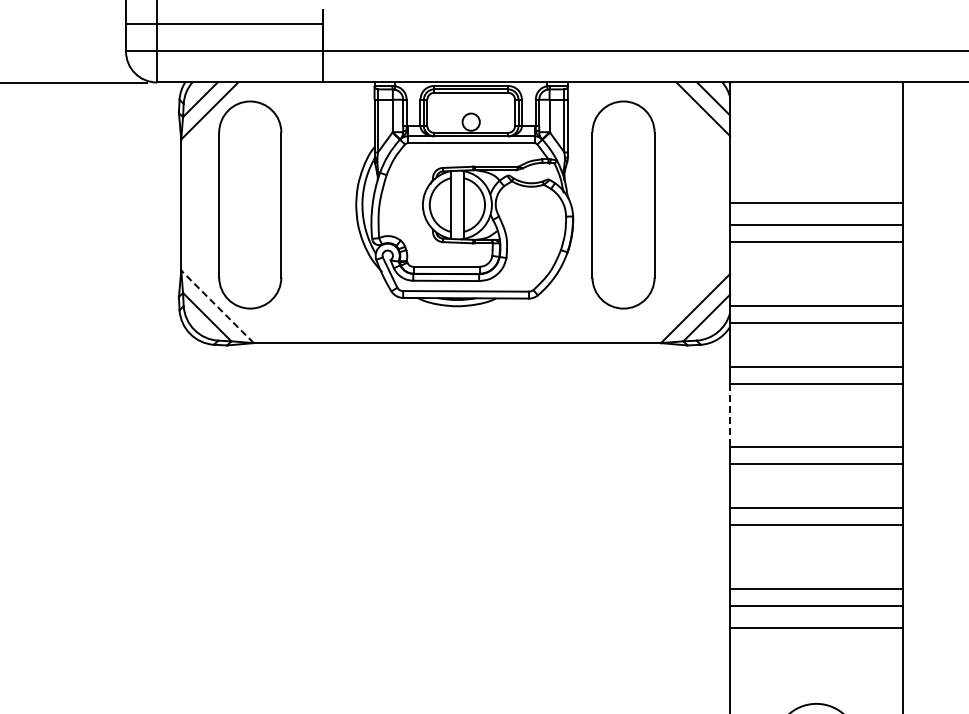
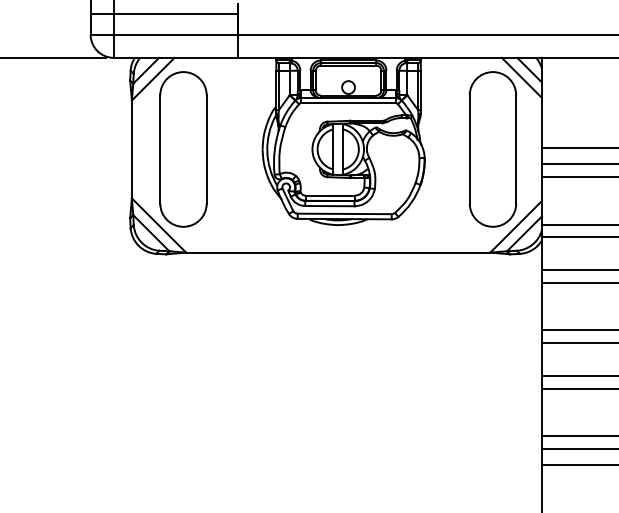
part: (623, 204) -> (492, 149), moved
line: (217, 306) -> (159, 225), dashed -> solid
line: (730, 415) -> (542, 306), dashed -> solid

